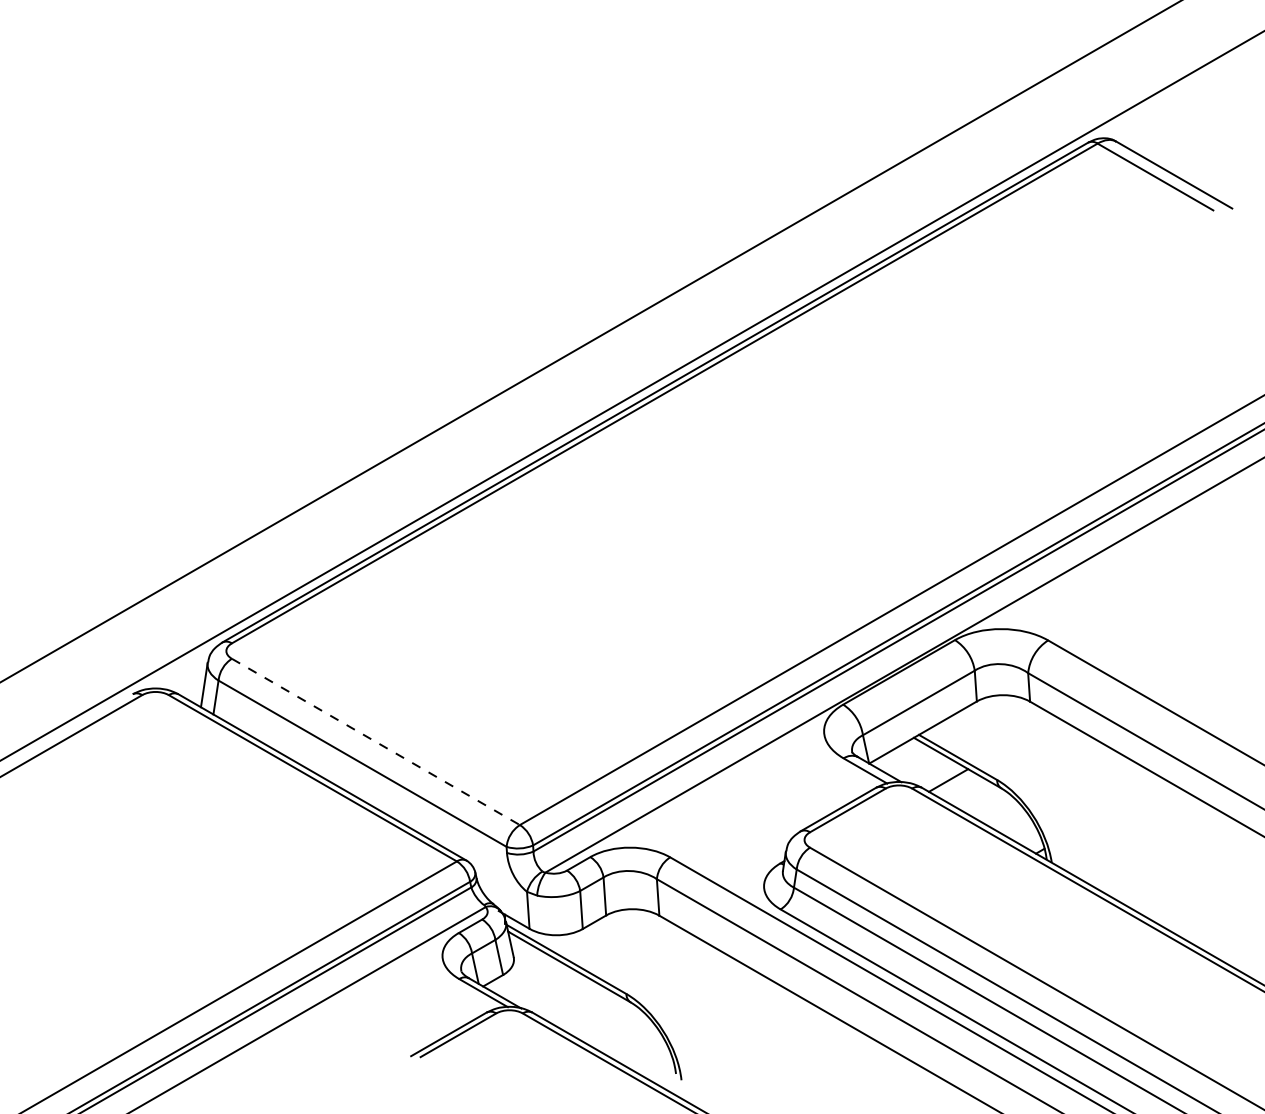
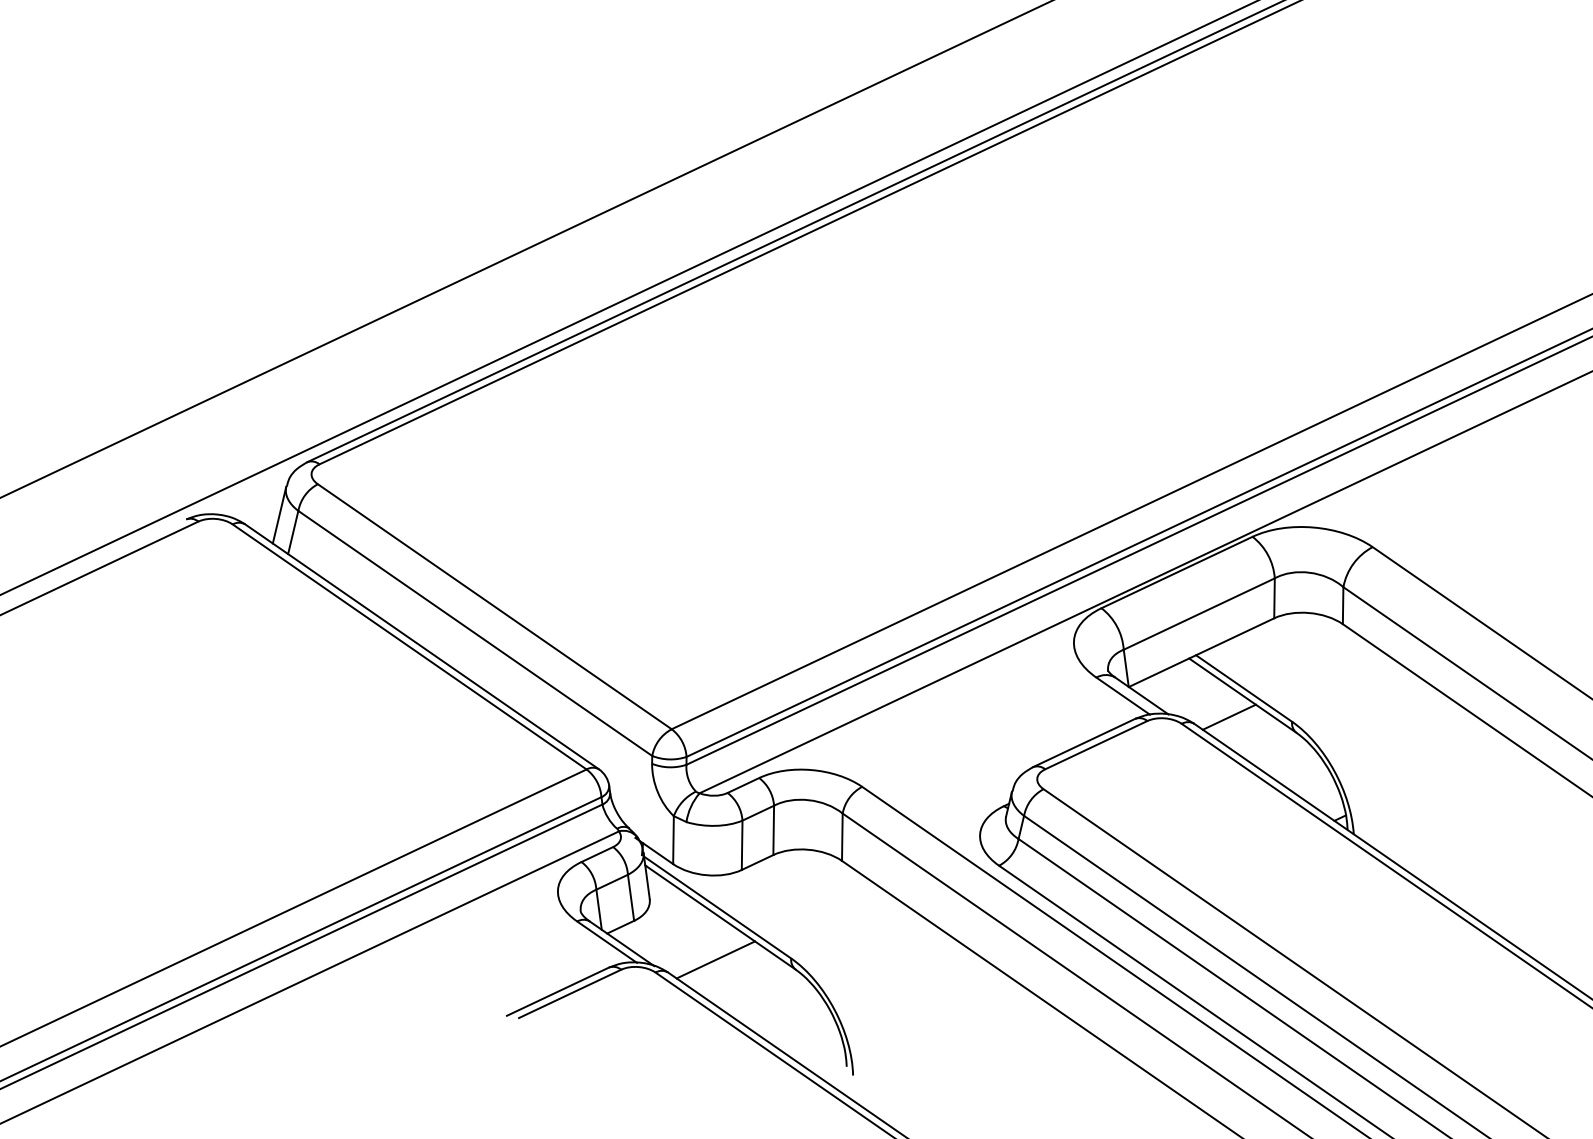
line: (376, 742) -> (495, 607), dashed -> solid
line: (568, 999) -> (715, 959), added

